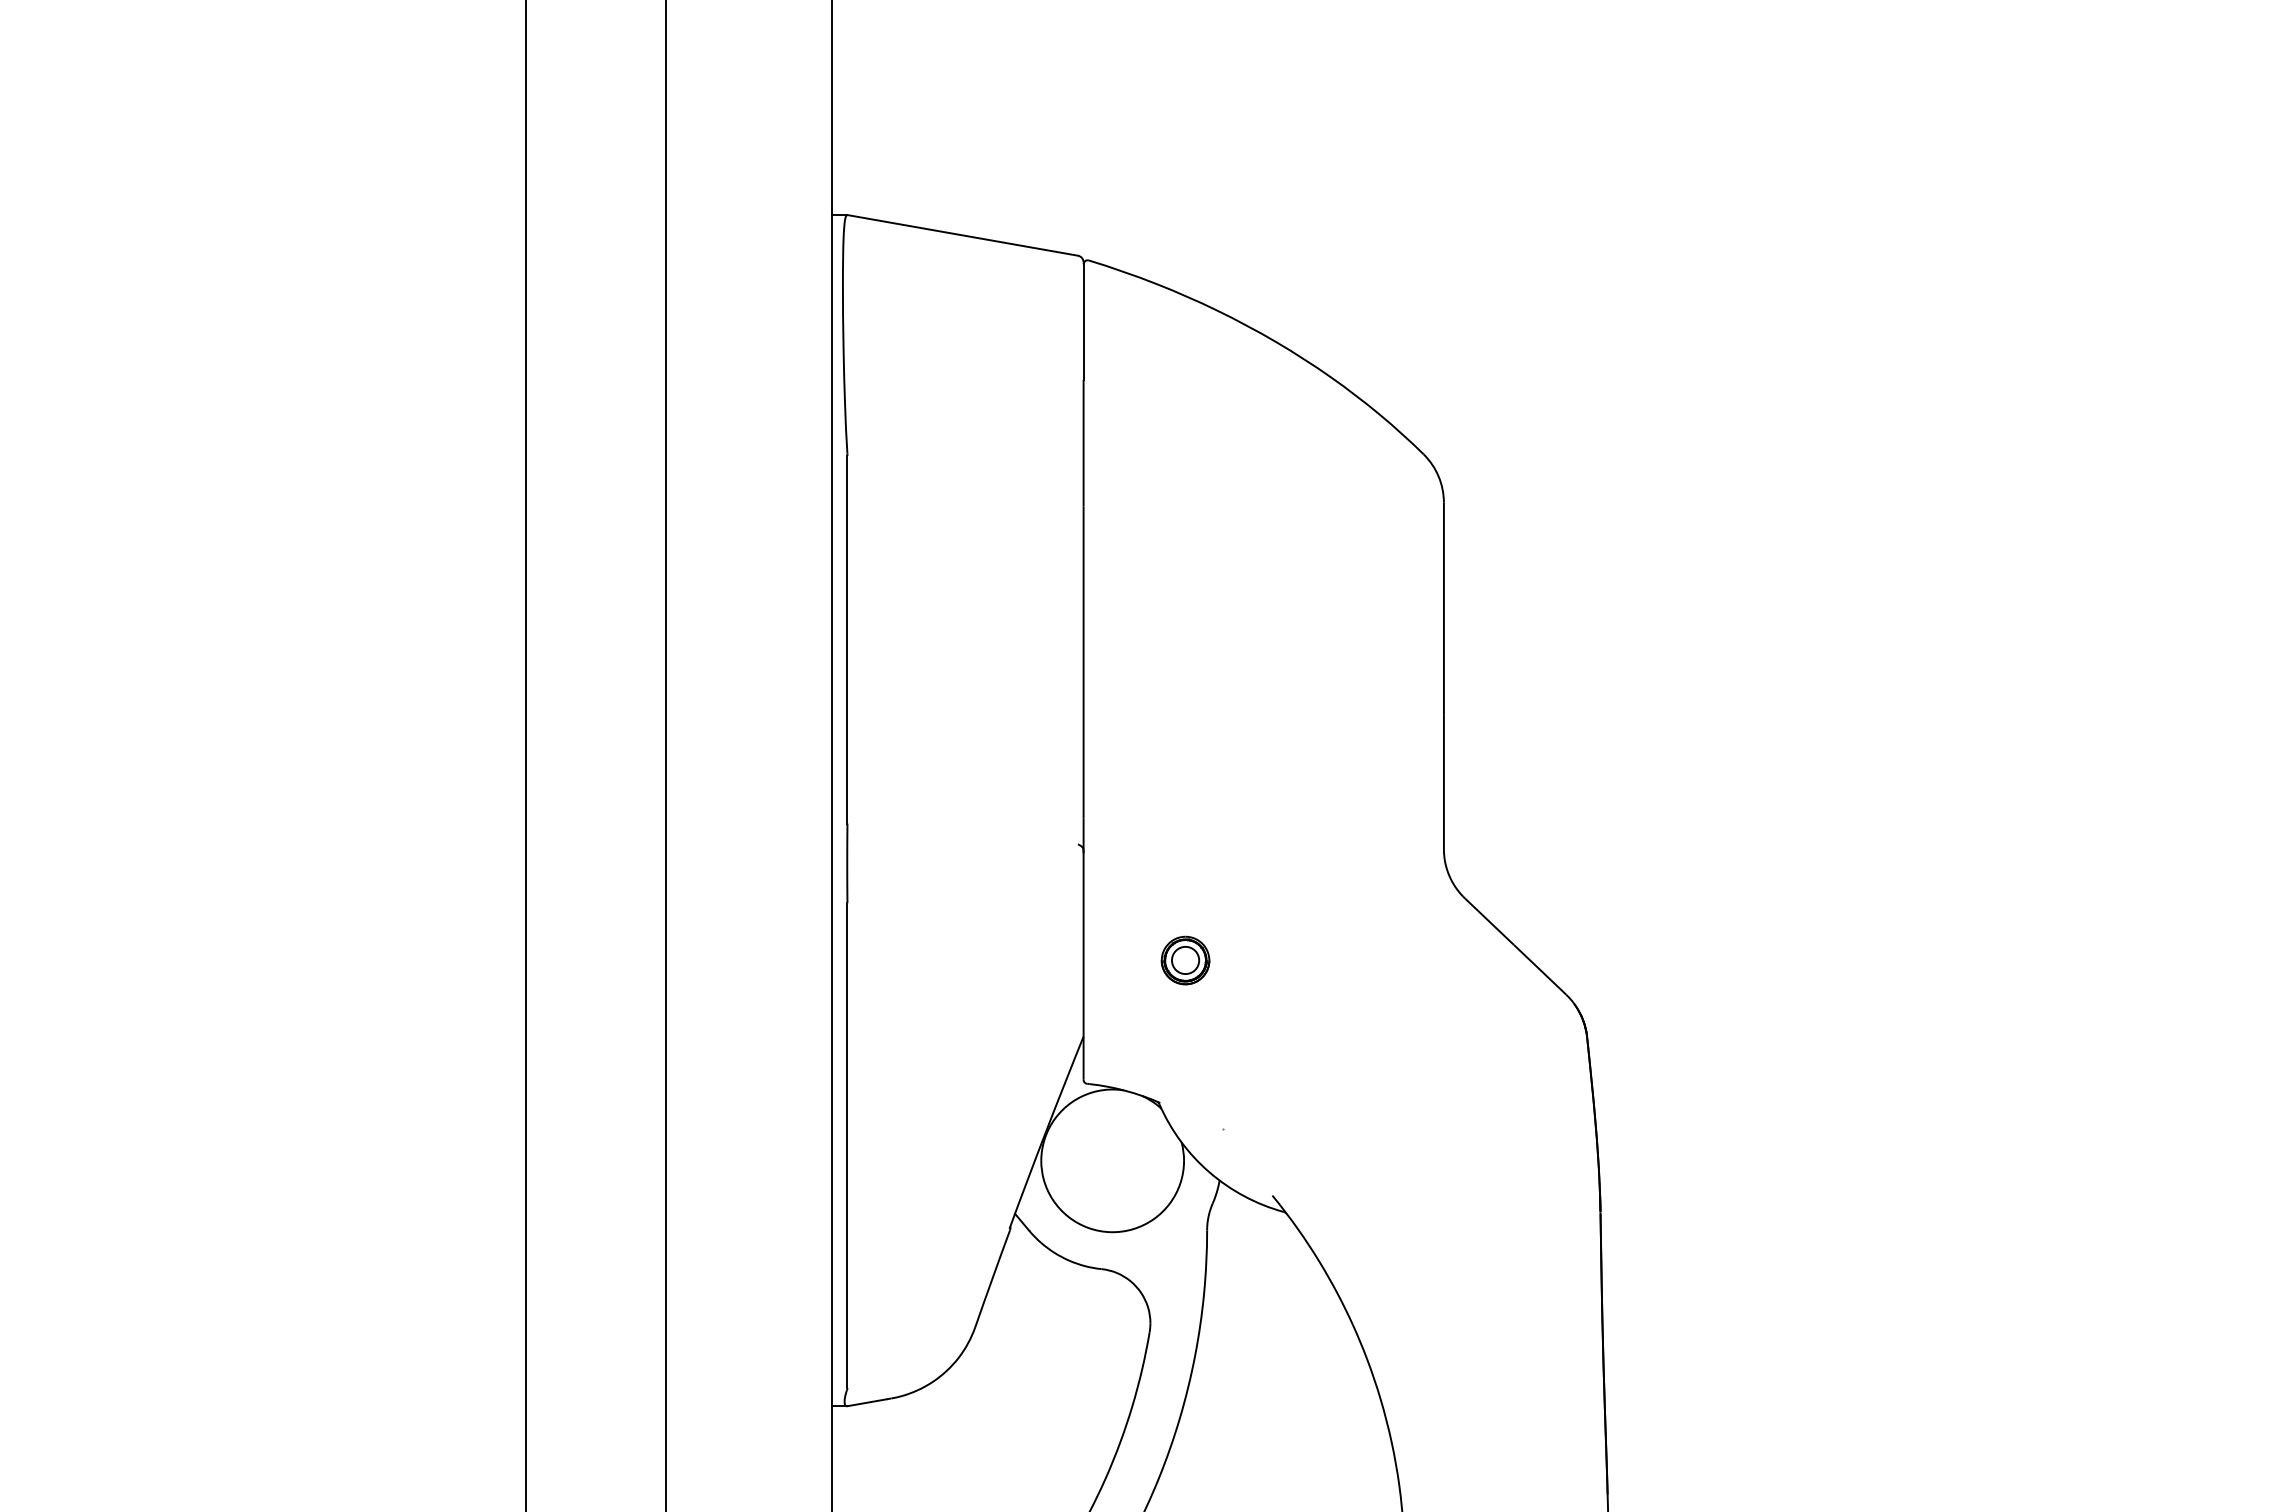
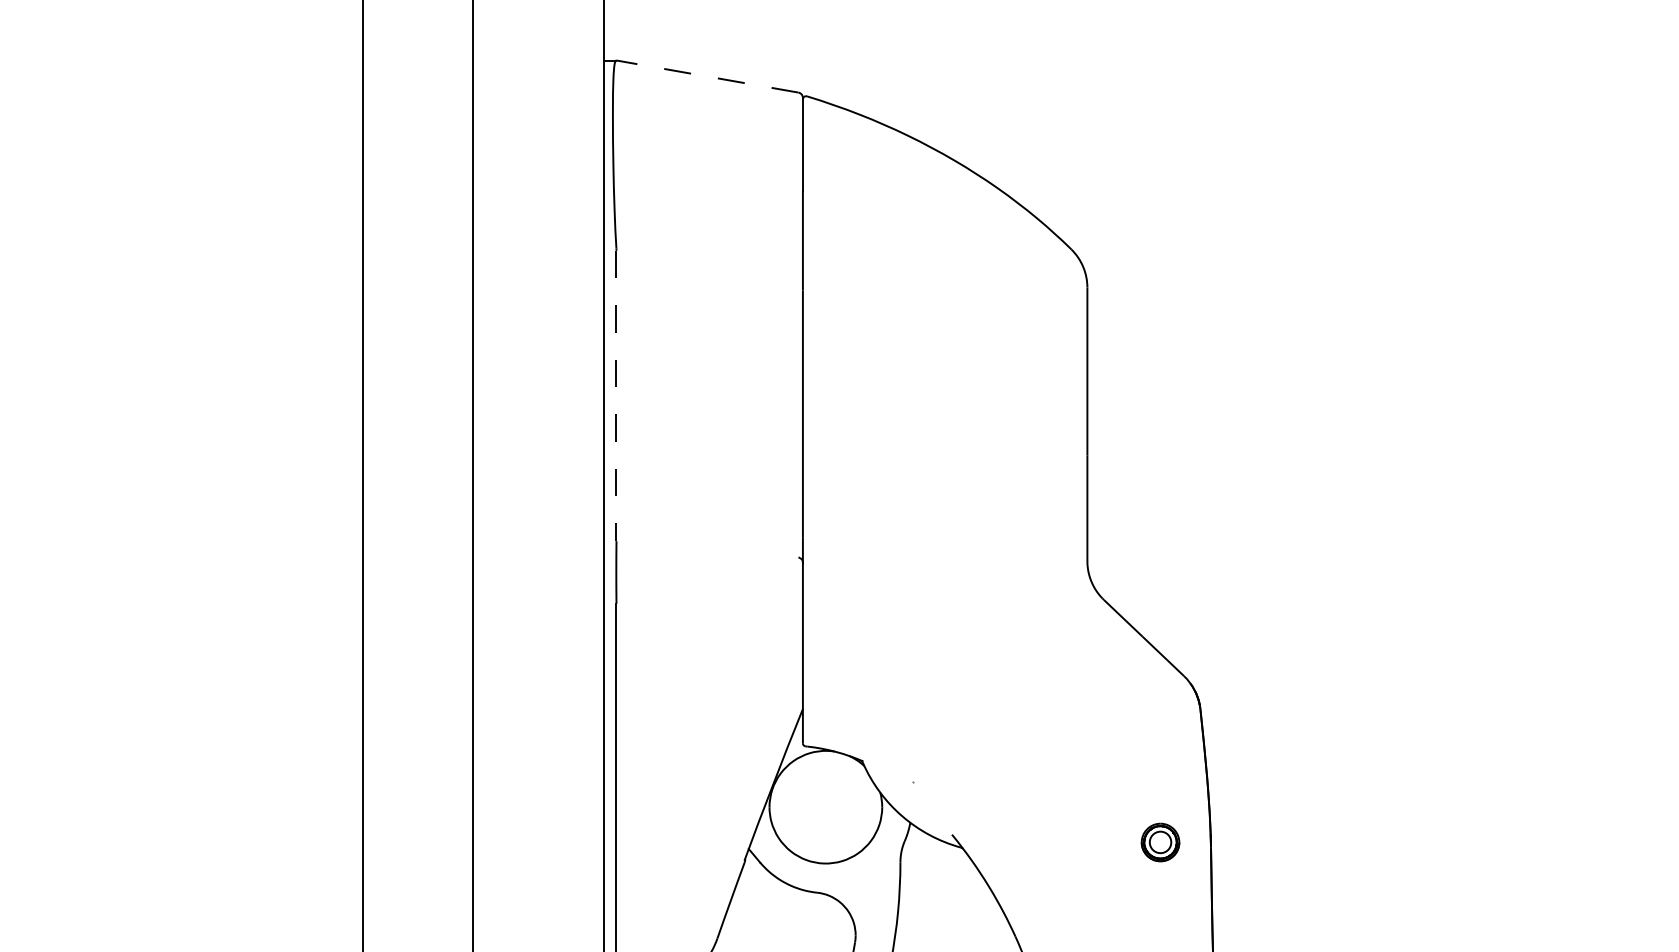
line: (962, 235) -> (707, 76), solid -> dashed
line: (847, 639) -> (616, 395), solid -> dashed
part: (1185, 960) -> (1160, 842), moved

